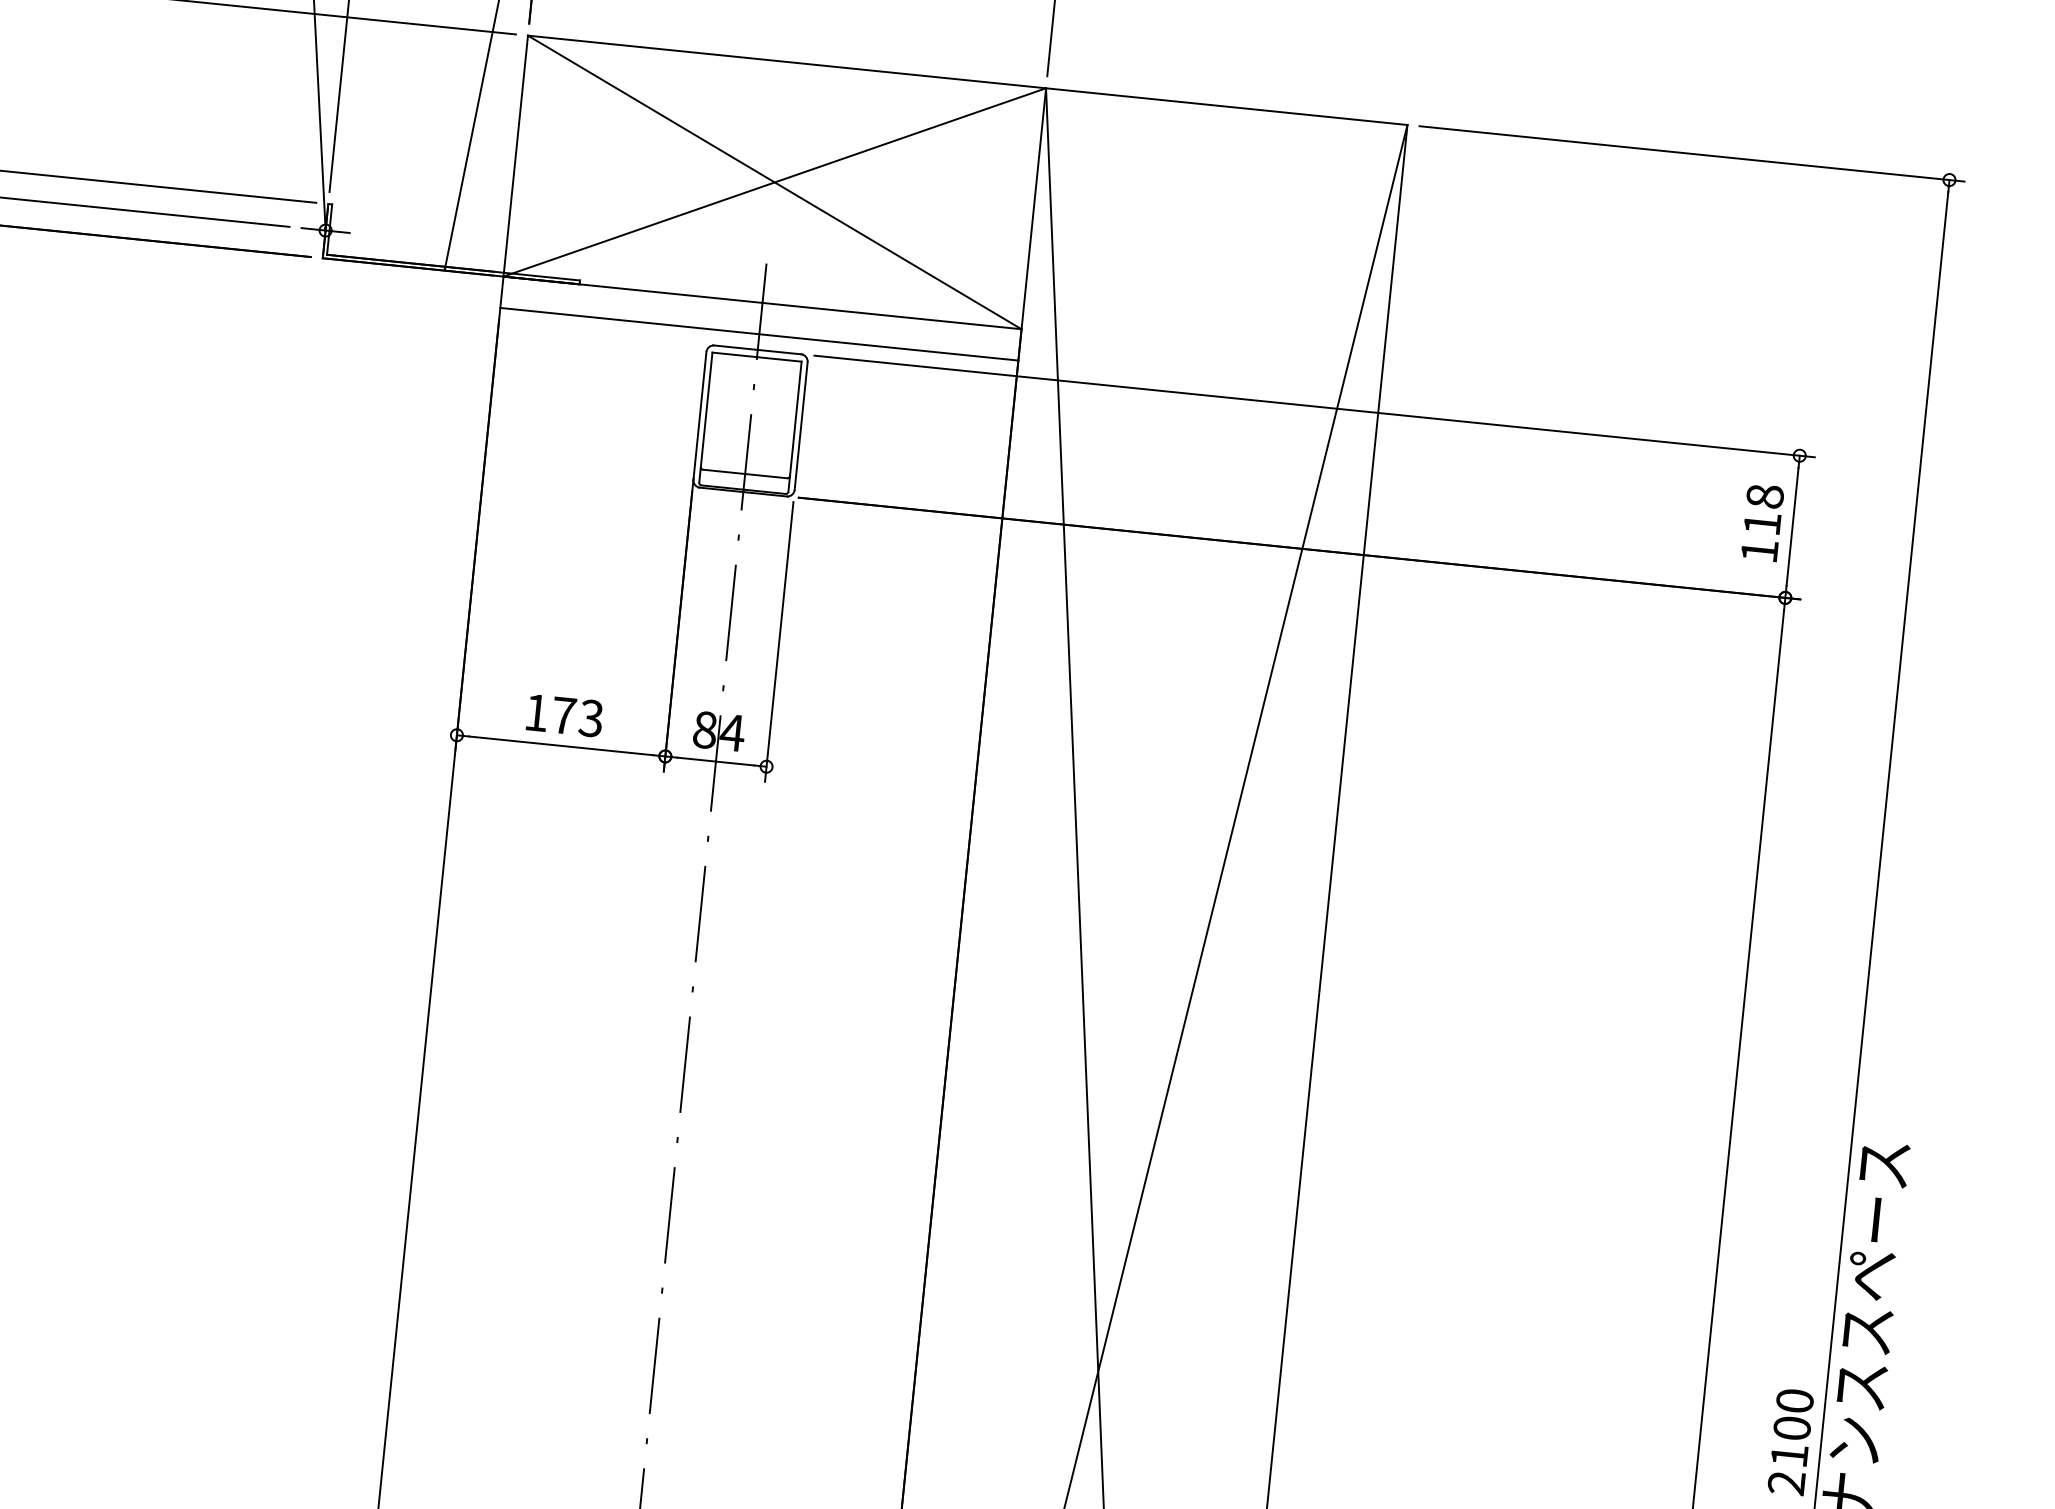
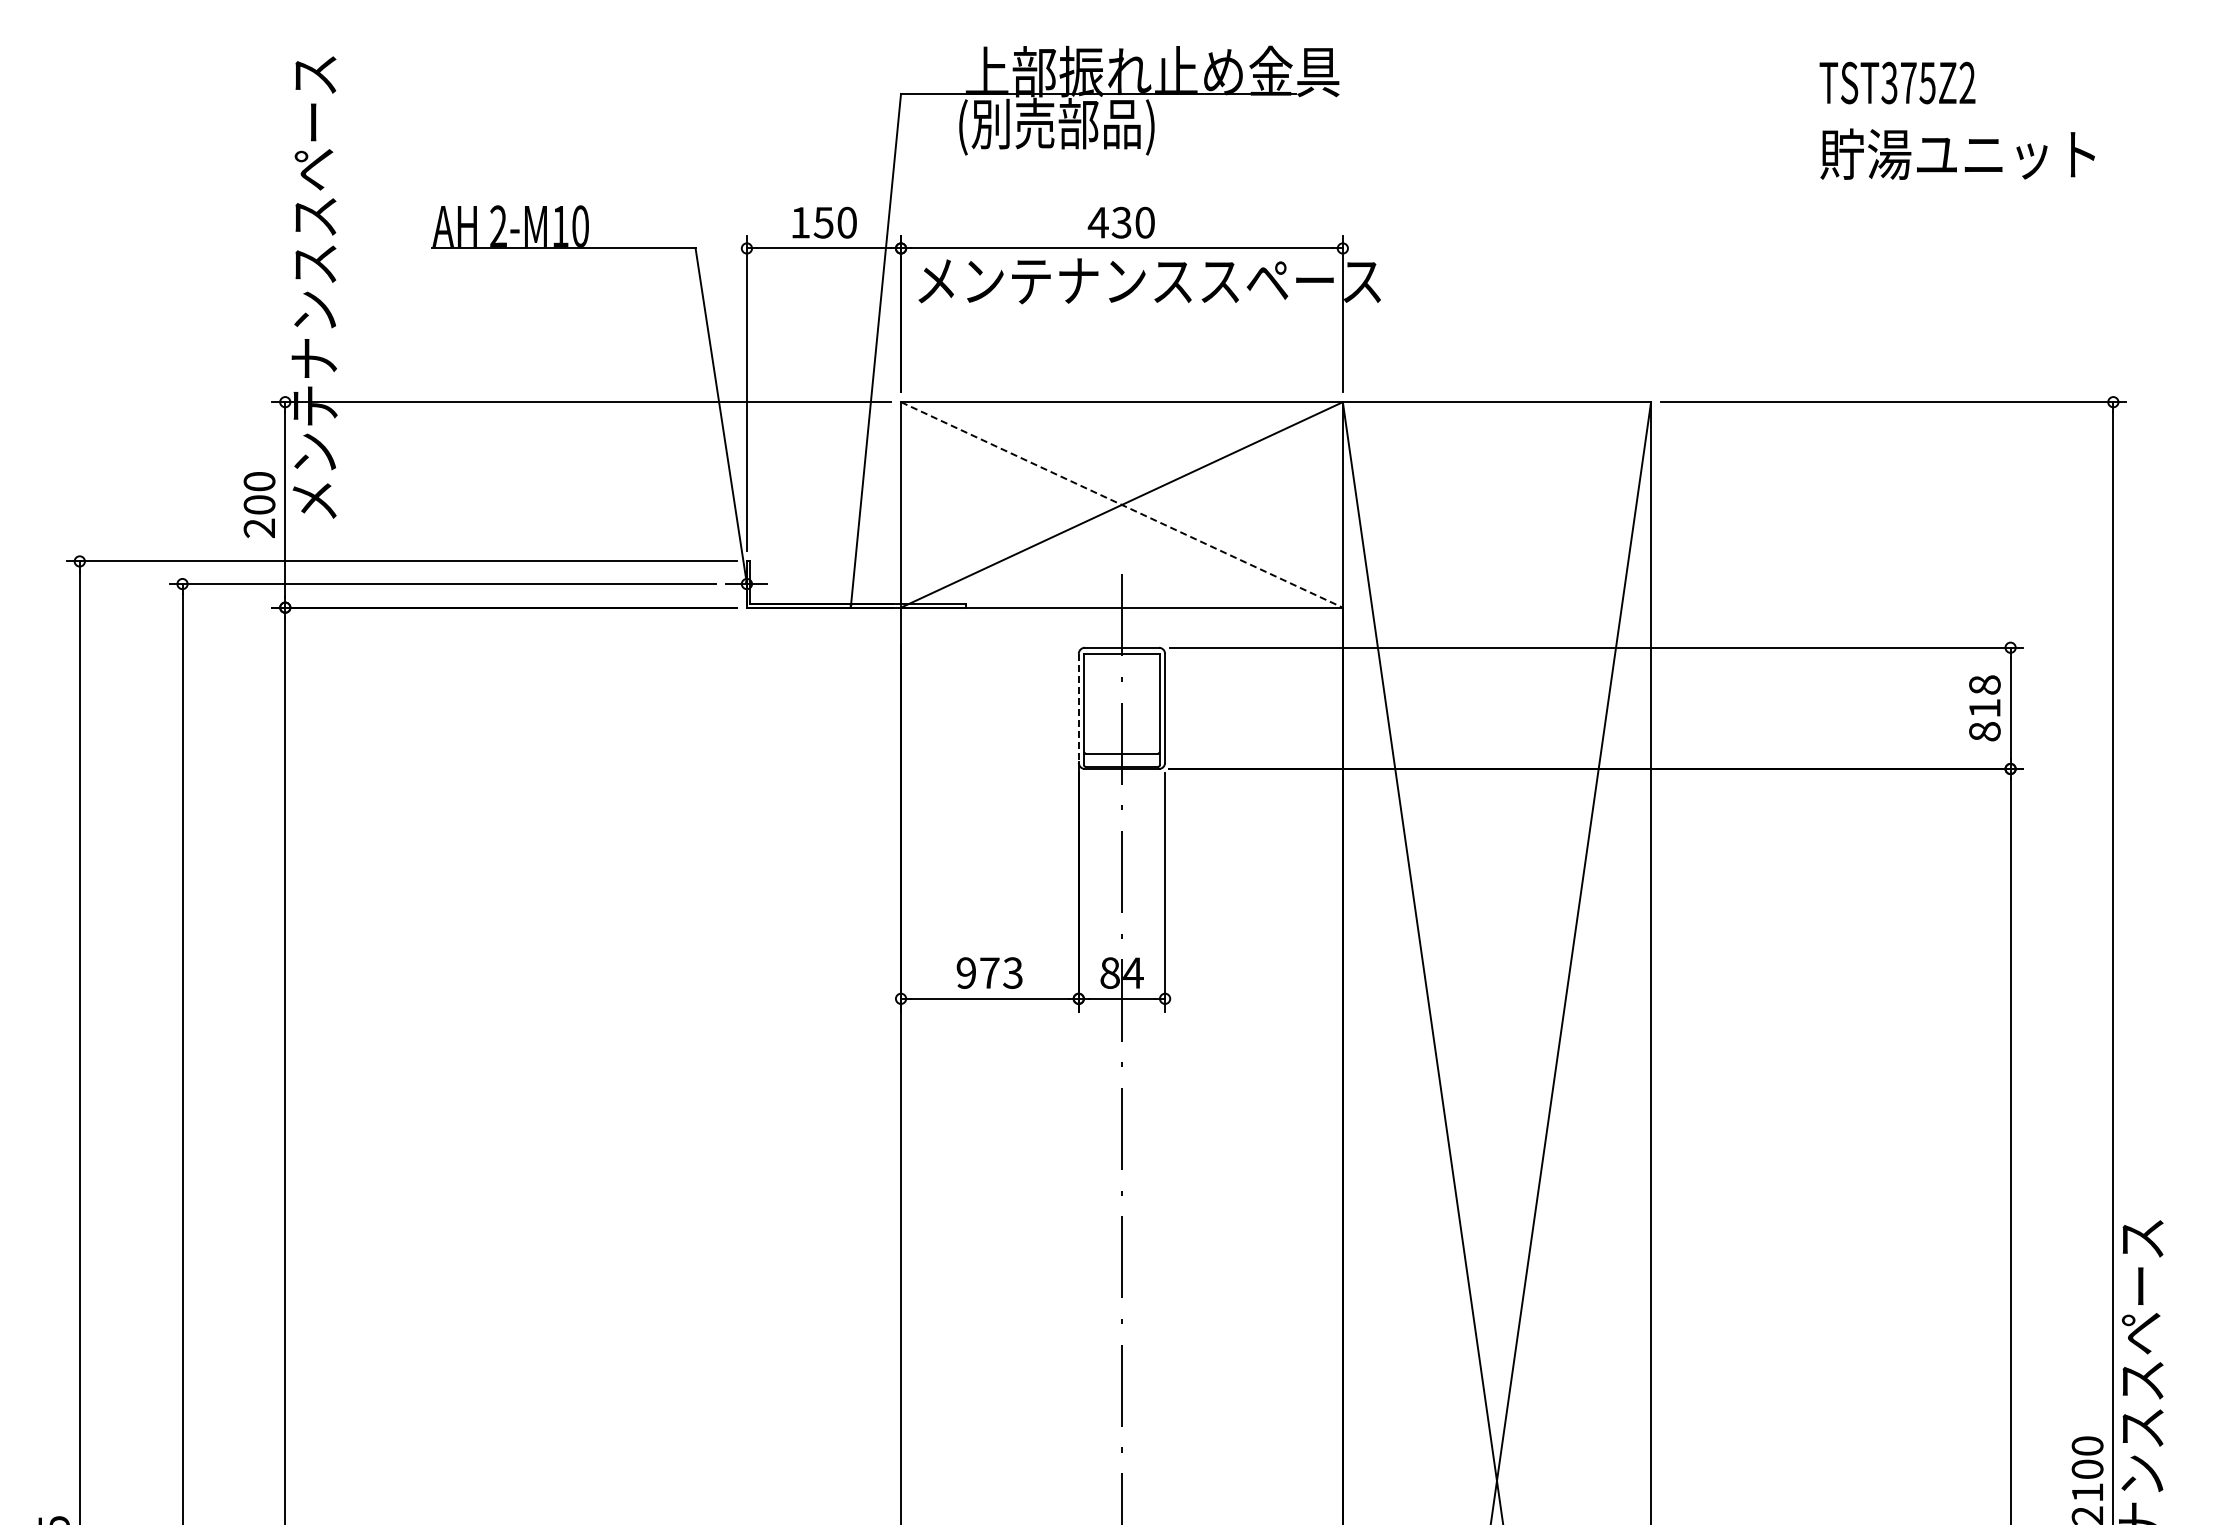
line: (774, 181) -> (1121, 504), solid -> dashed
line: (758, 334) -> (1121, 634), removed
line: (699, 415) -> (1078, 708), solid -> dashed
text: (1759, 550) -> (1984, 731), 118 -> 818
text: (535, 712) -> (965, 972), 173 -> 973

